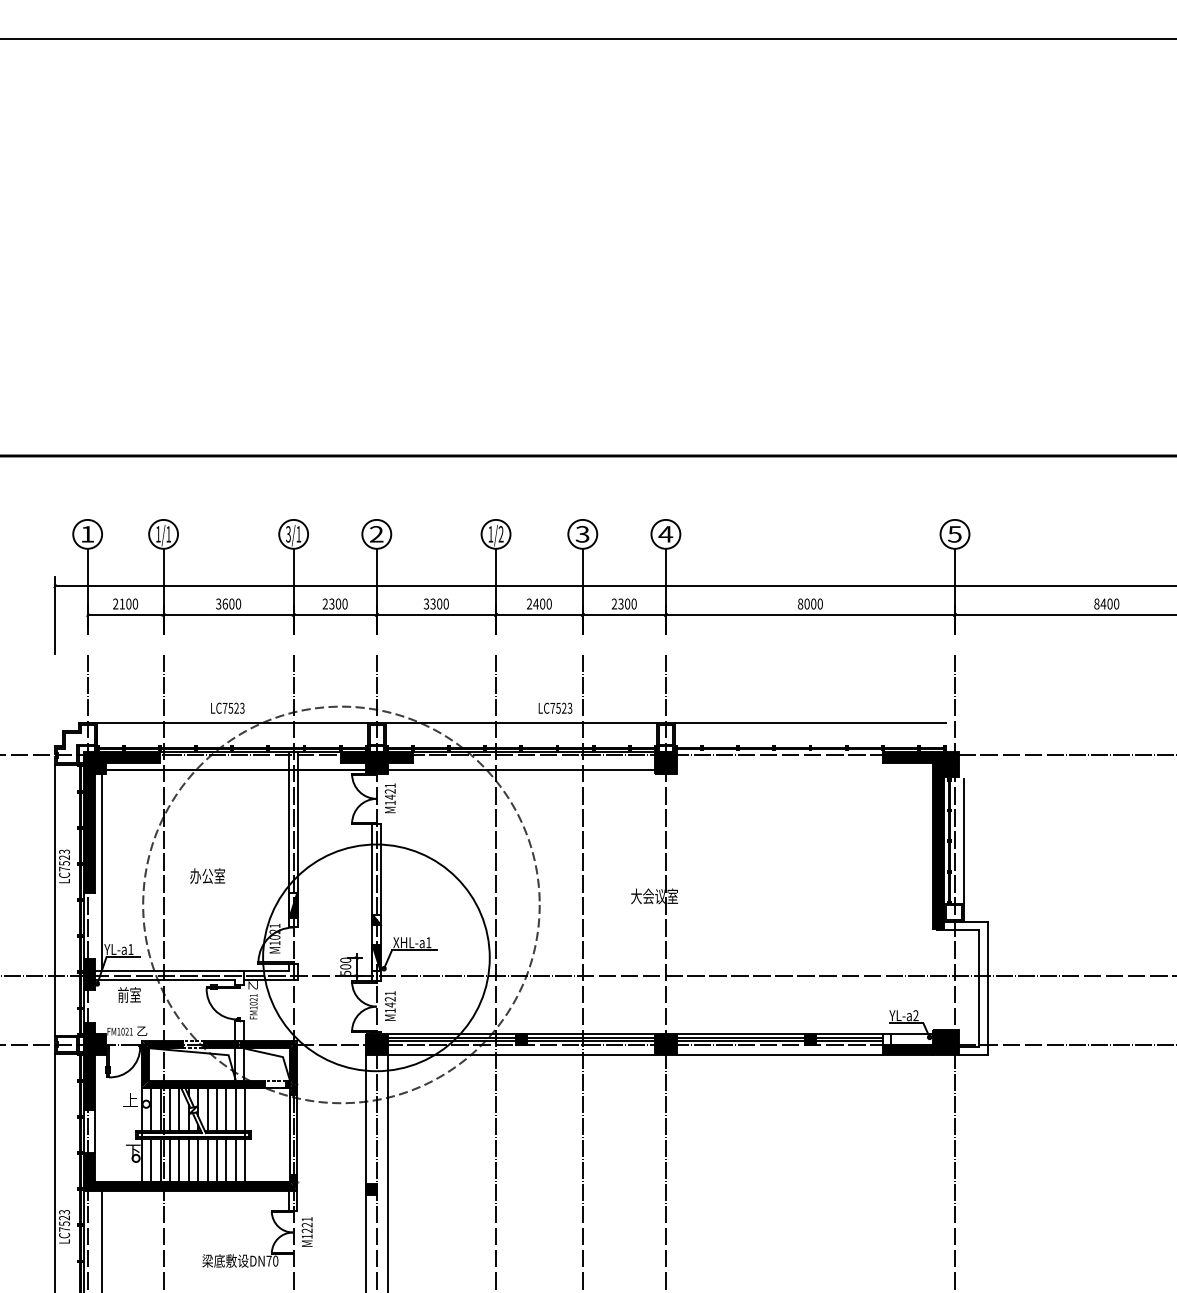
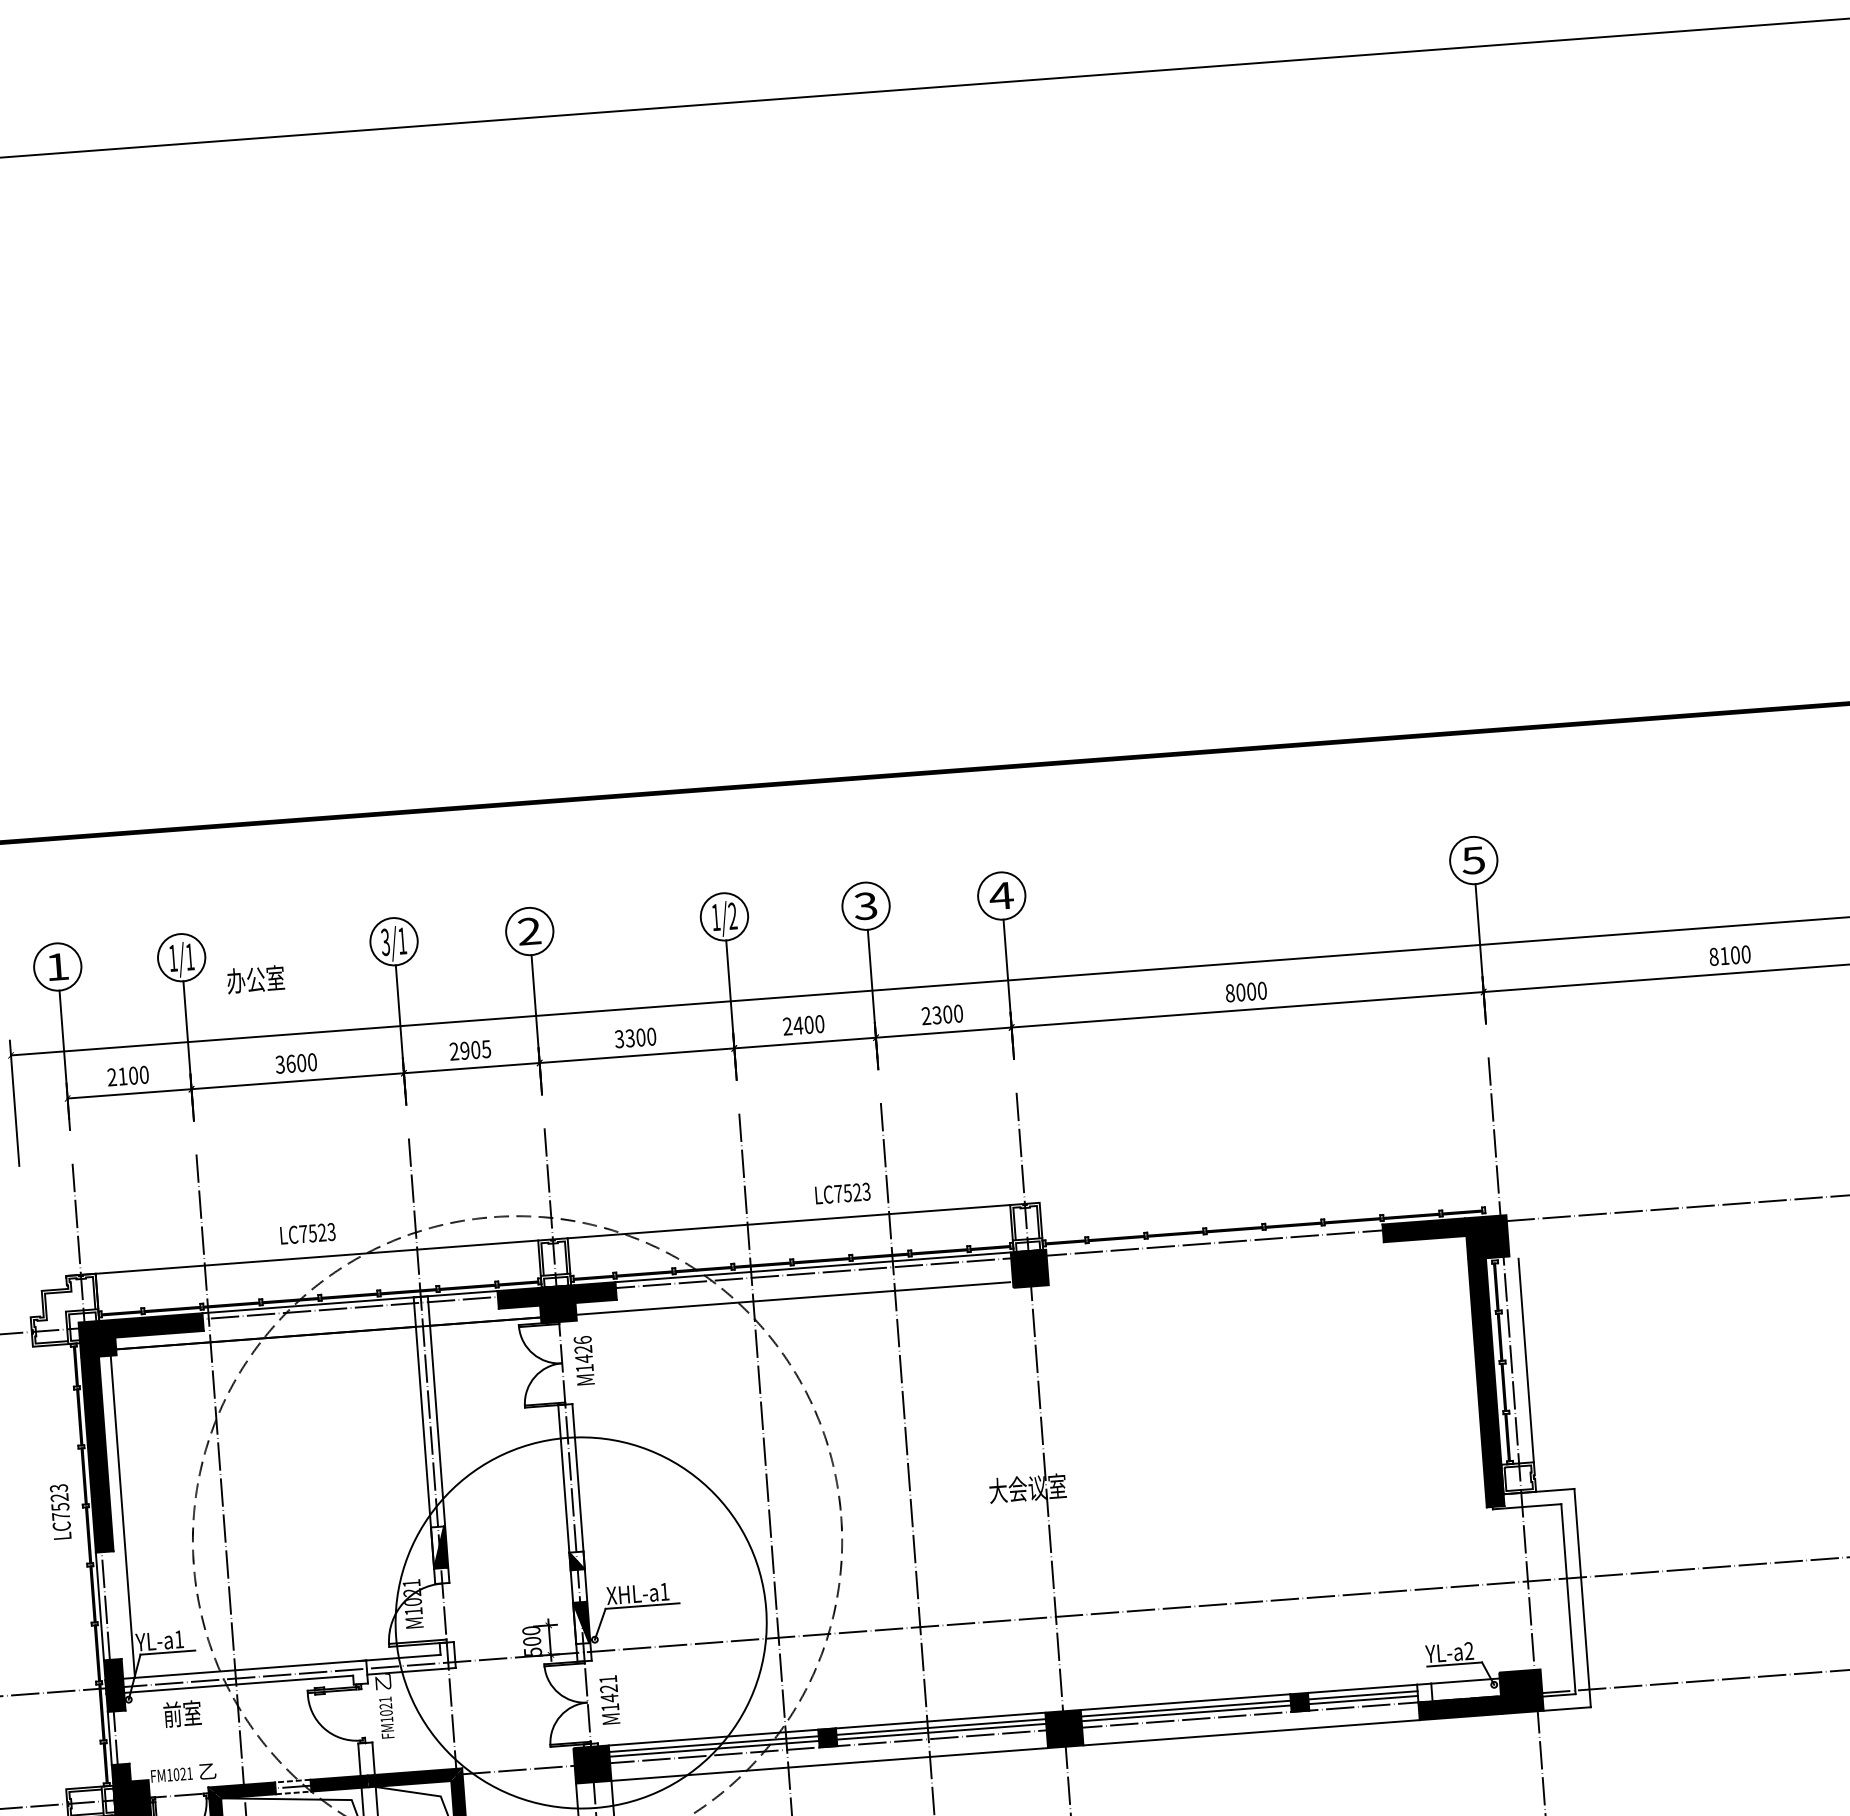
text: (338, 603) -> (475, 1049), 2300 -> 2905
text: (1103, 603) -> (1724, 955), 8400 -> 8100
line: (809, 722) -> (1259, 1185), removed
text: (389, 785) -> (581, 1339), M1421 -> M1426
text: (207, 875) -> (255, 978), moved
line: (55, 899) -> (50, 1567), removed

